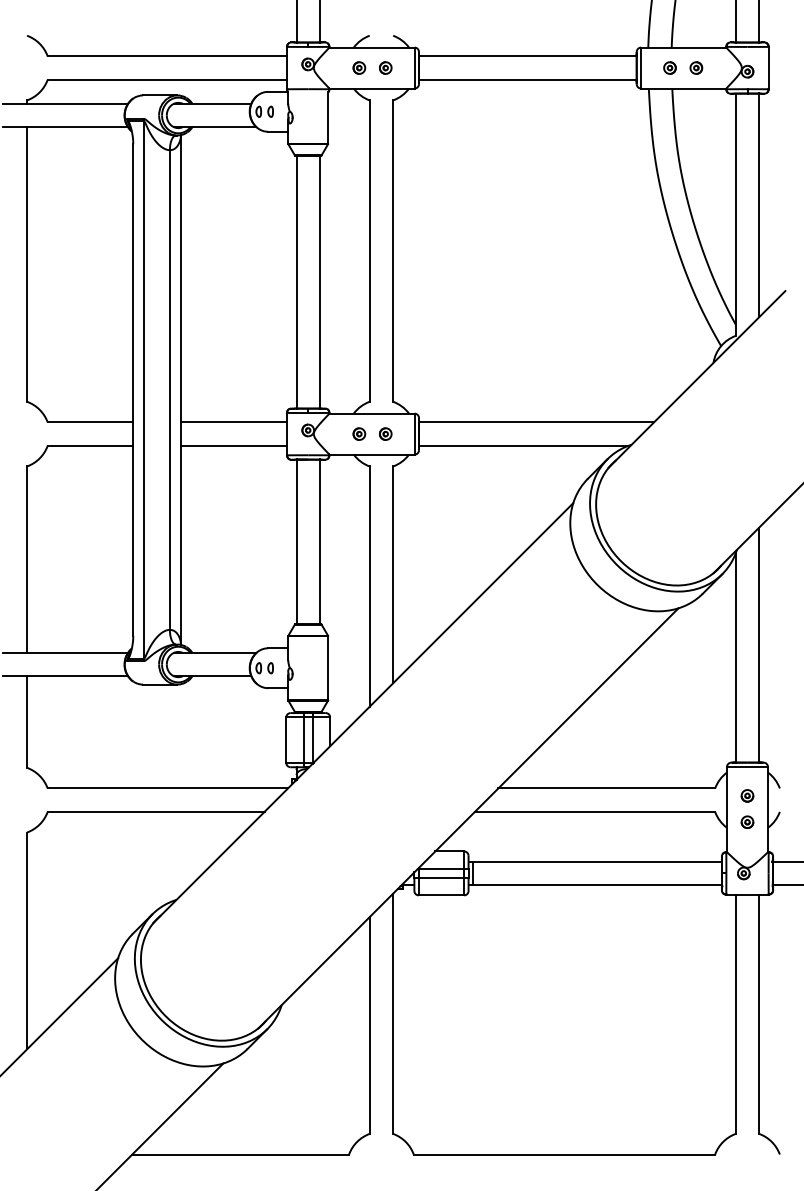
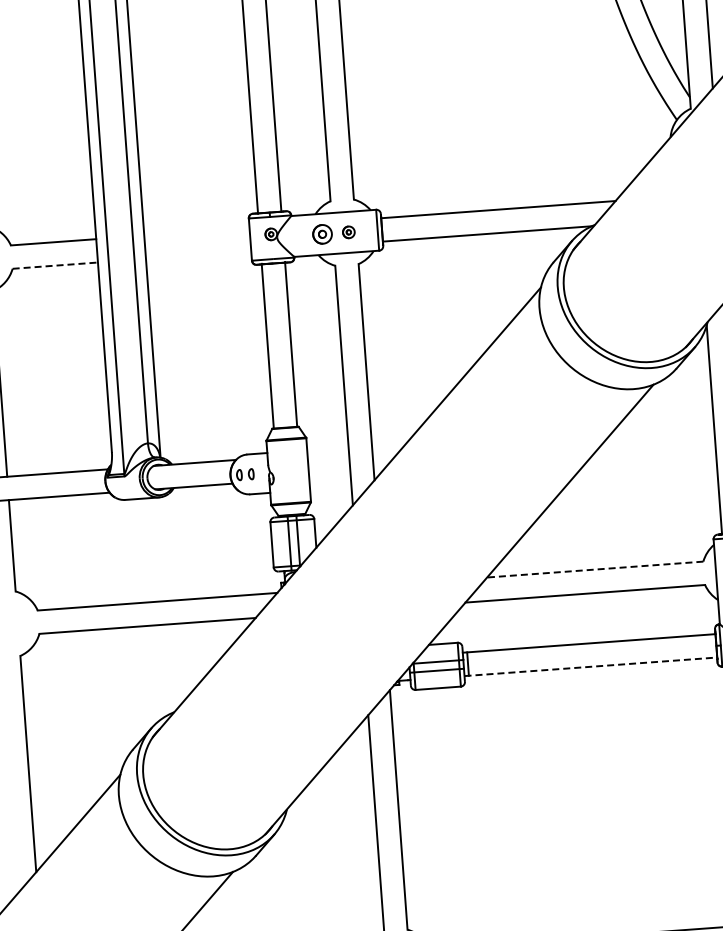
line: (234, 422) -> (197, 231), removed
part: (359, 433) -> (322, 233), size x1.6
line: (90, 445) -> (55, 265), solid -> dashed
line: (234, 445) -> (198, 254), removed
line: (606, 788) -> (595, 569), solid -> dashed
line: (595, 885) -> (591, 667), solid -> dashed

